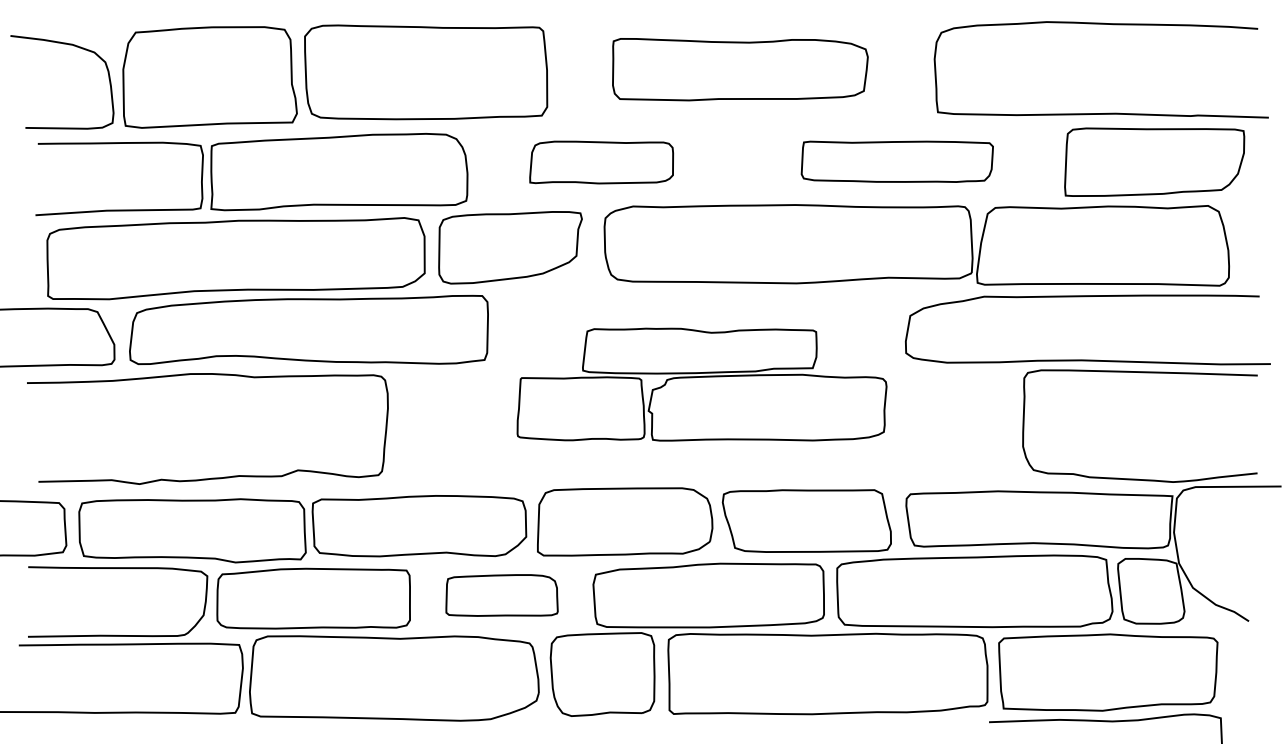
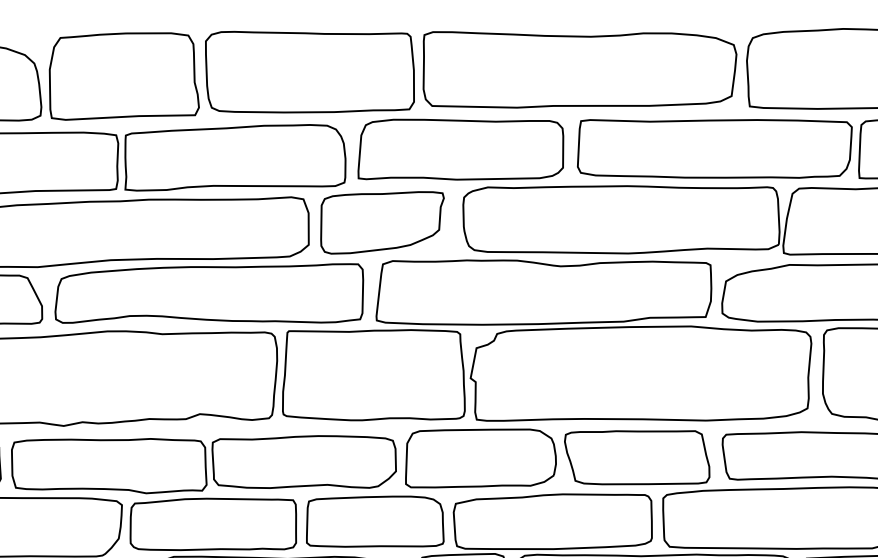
part: (740, 69) -> (580, 69), size x1.43
part: (897, 161) -> (715, 148), size x1.67
part: (601, 162) -> (460, 149), size x1.67
part: (701, 384) -> (546, 340), size x1.67
part: (501, 595) -> (374, 521), size x1.43

